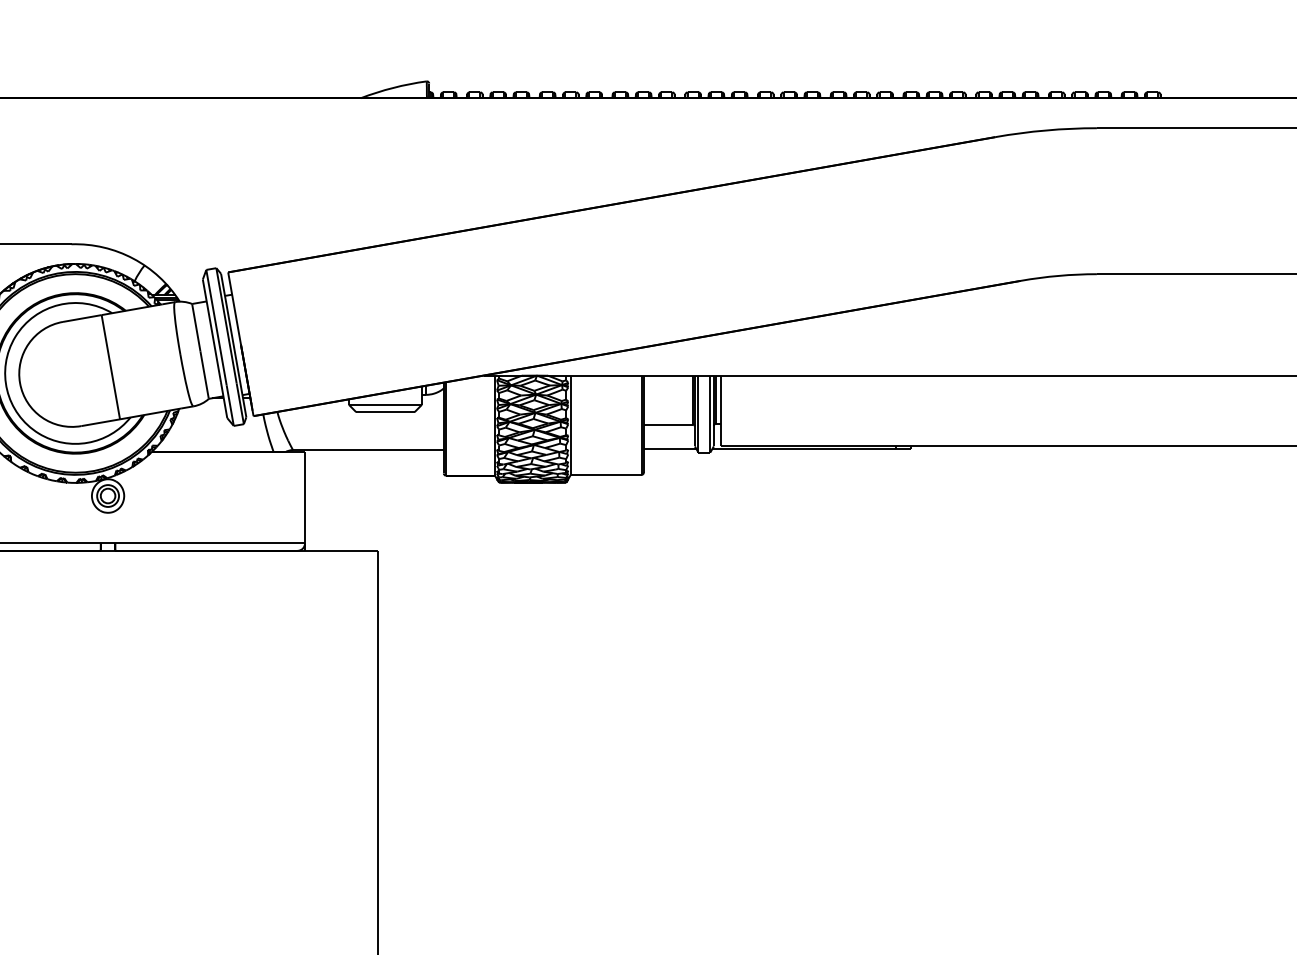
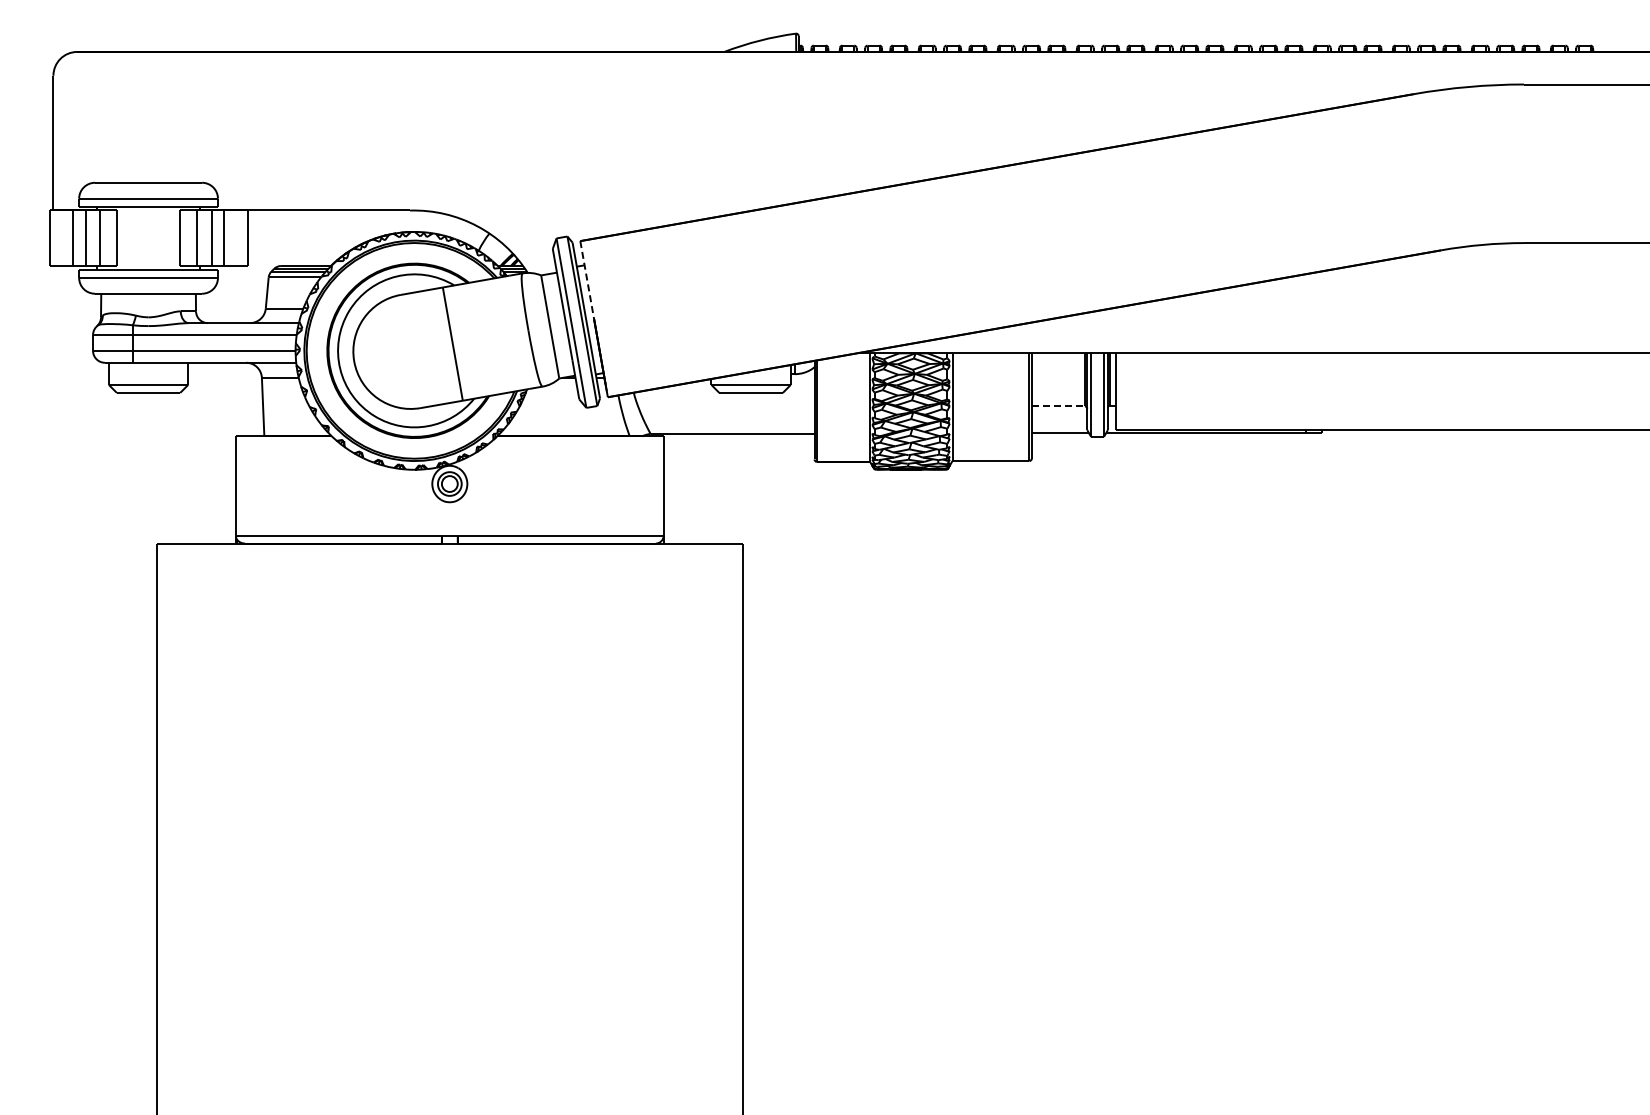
line: (234, 308) -> (587, 280), solid -> dashed
line: (668, 424) -> (1058, 406), solid -> dashed

